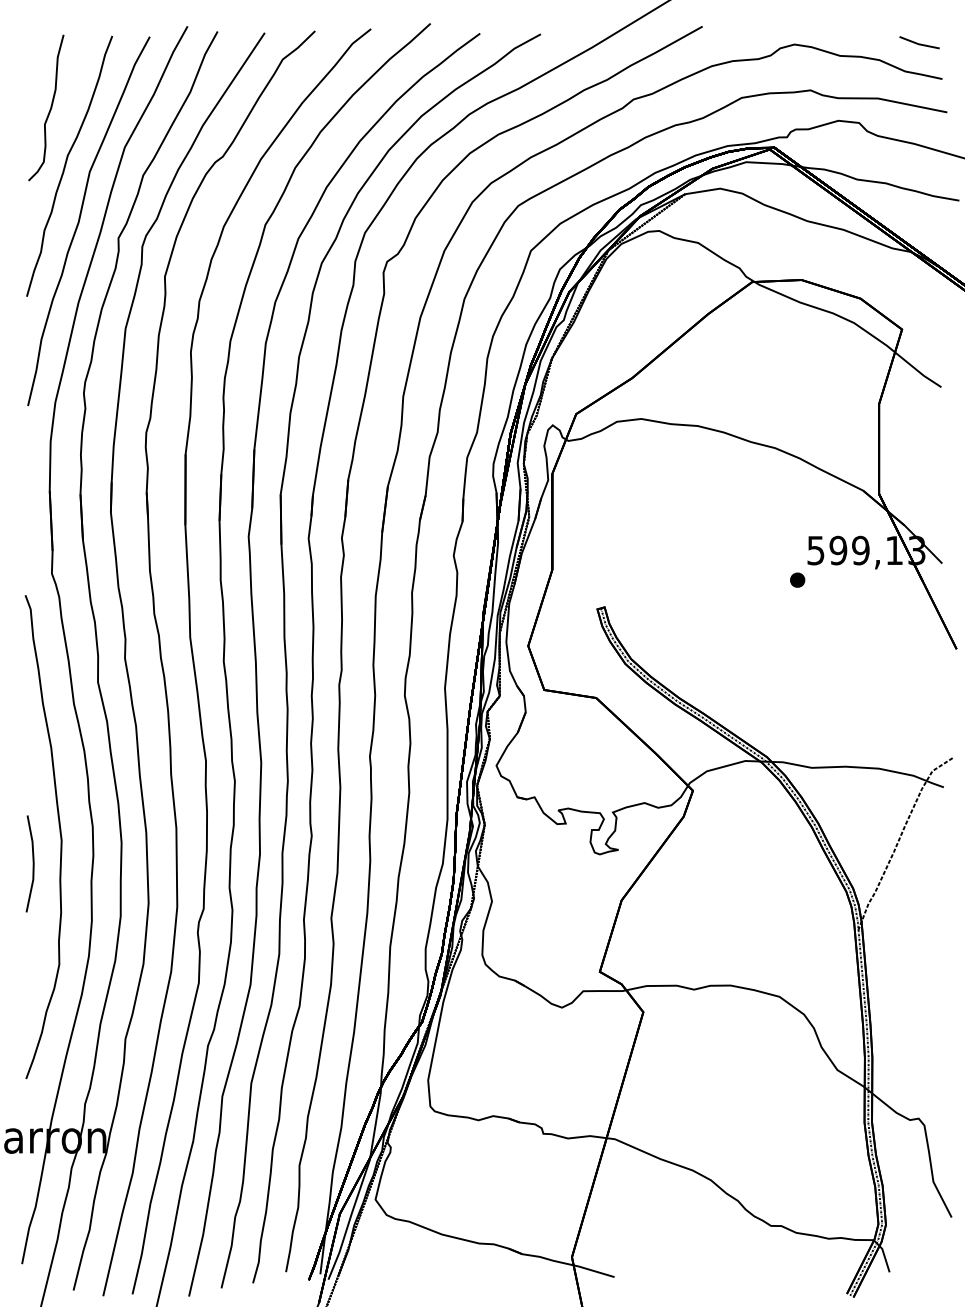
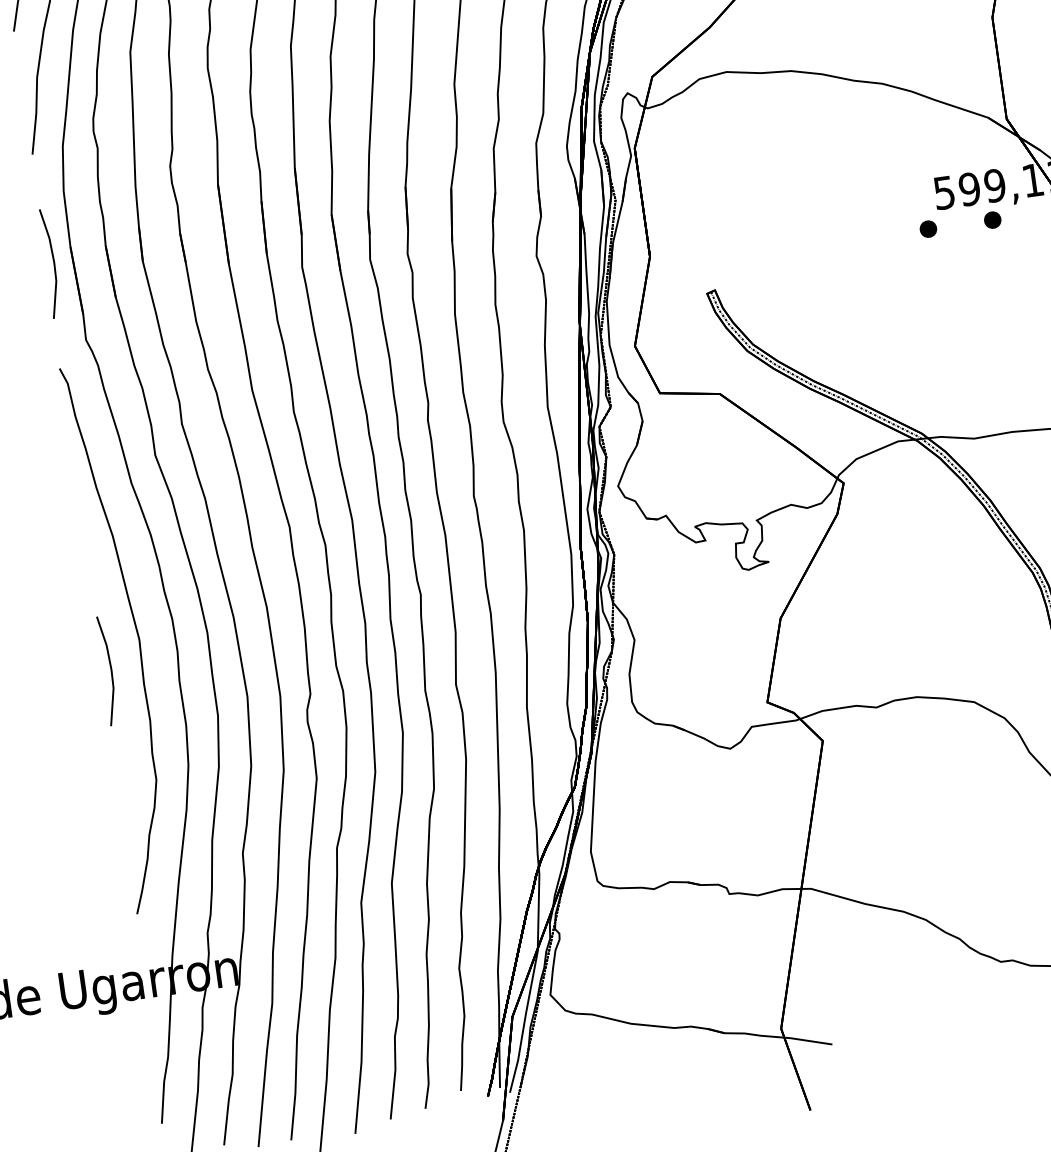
line: (32, 502) -> (52, 262), added
part: (854, 579) -> (992, 219), added

